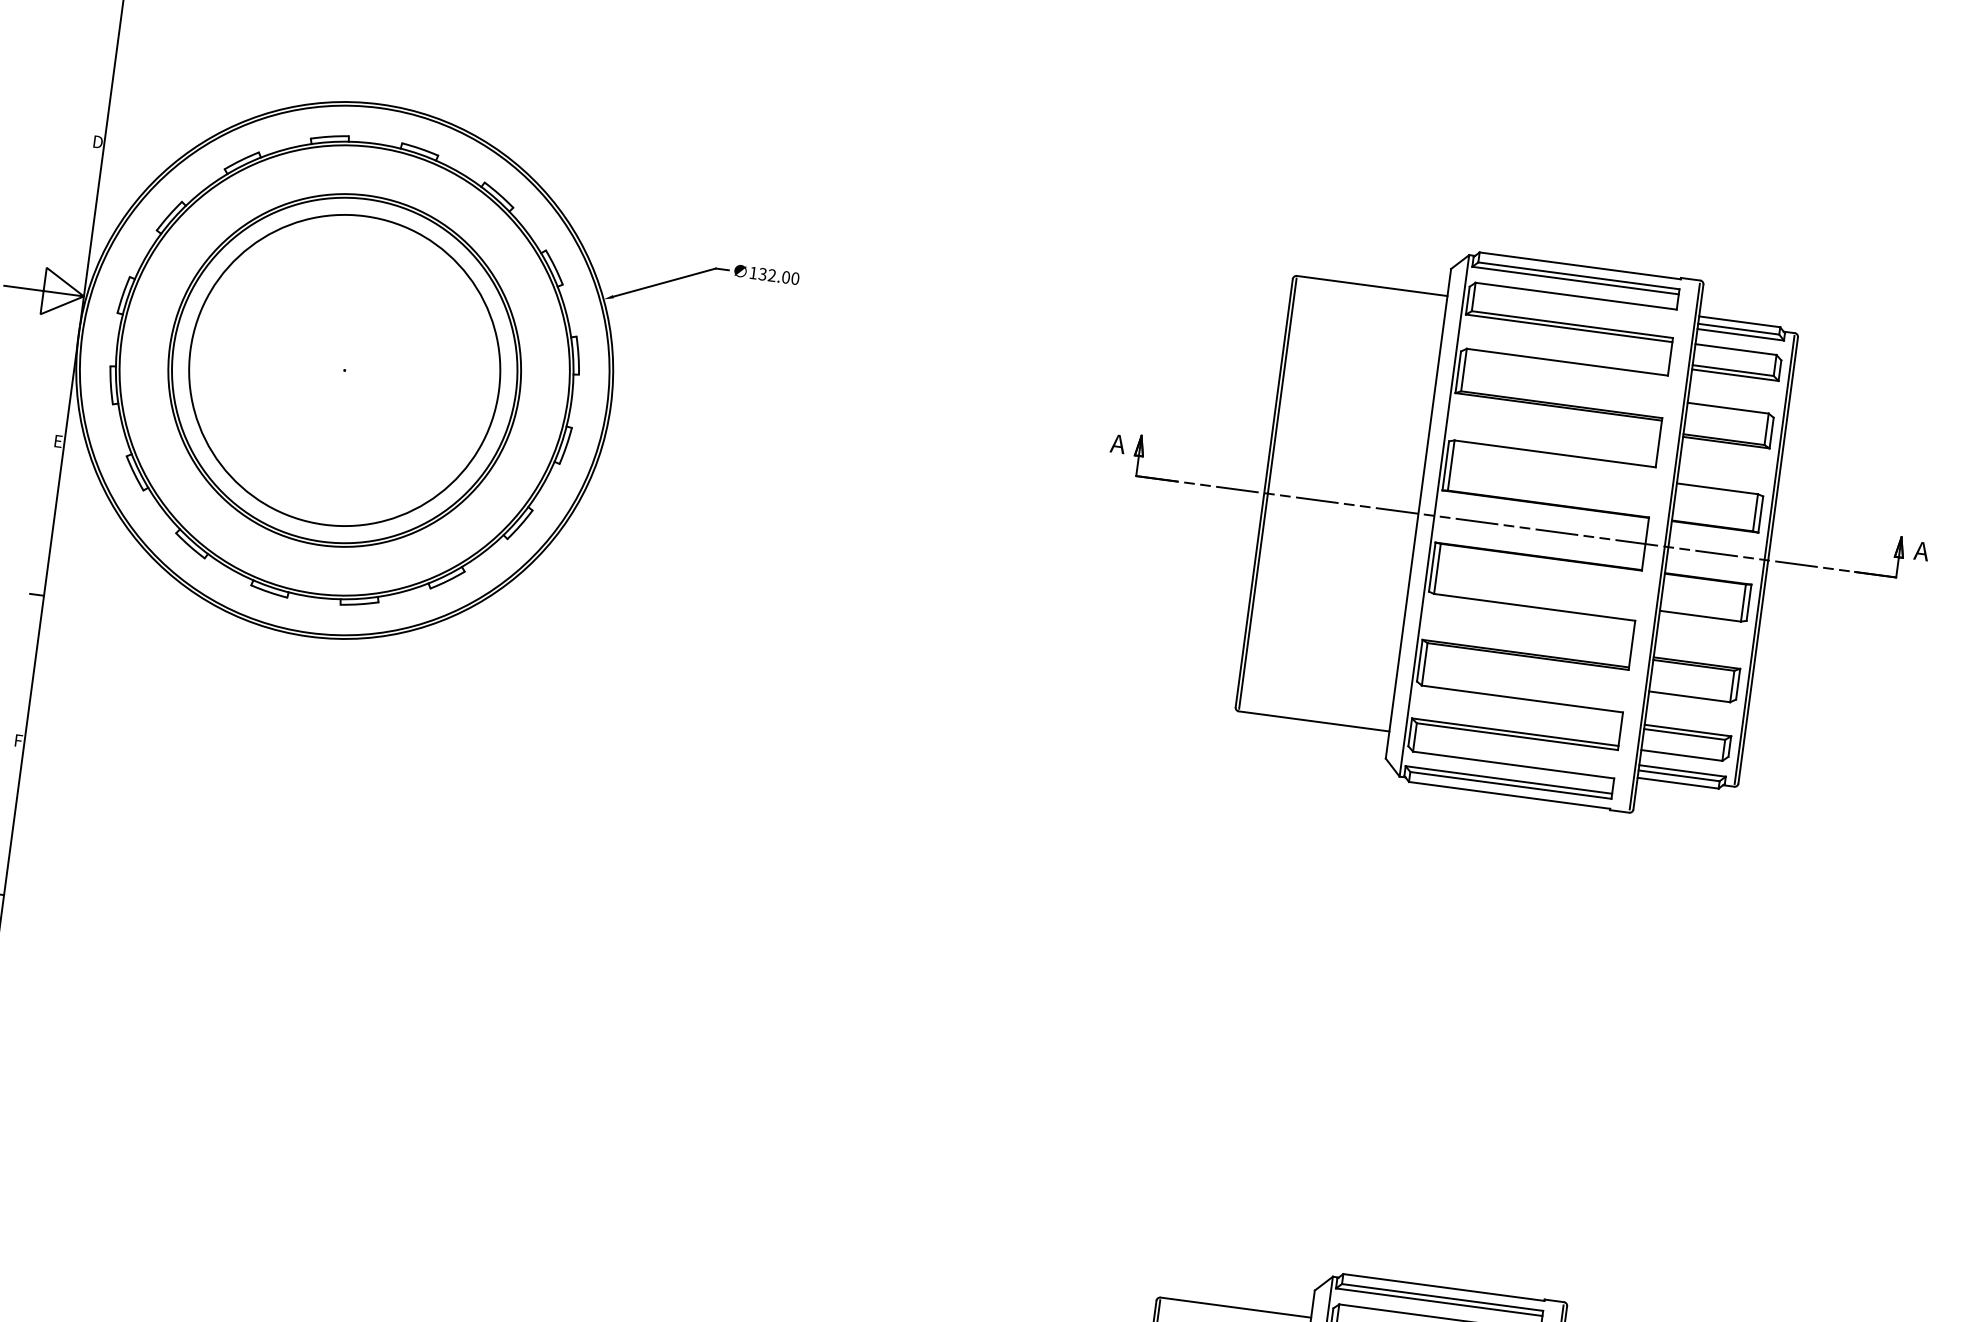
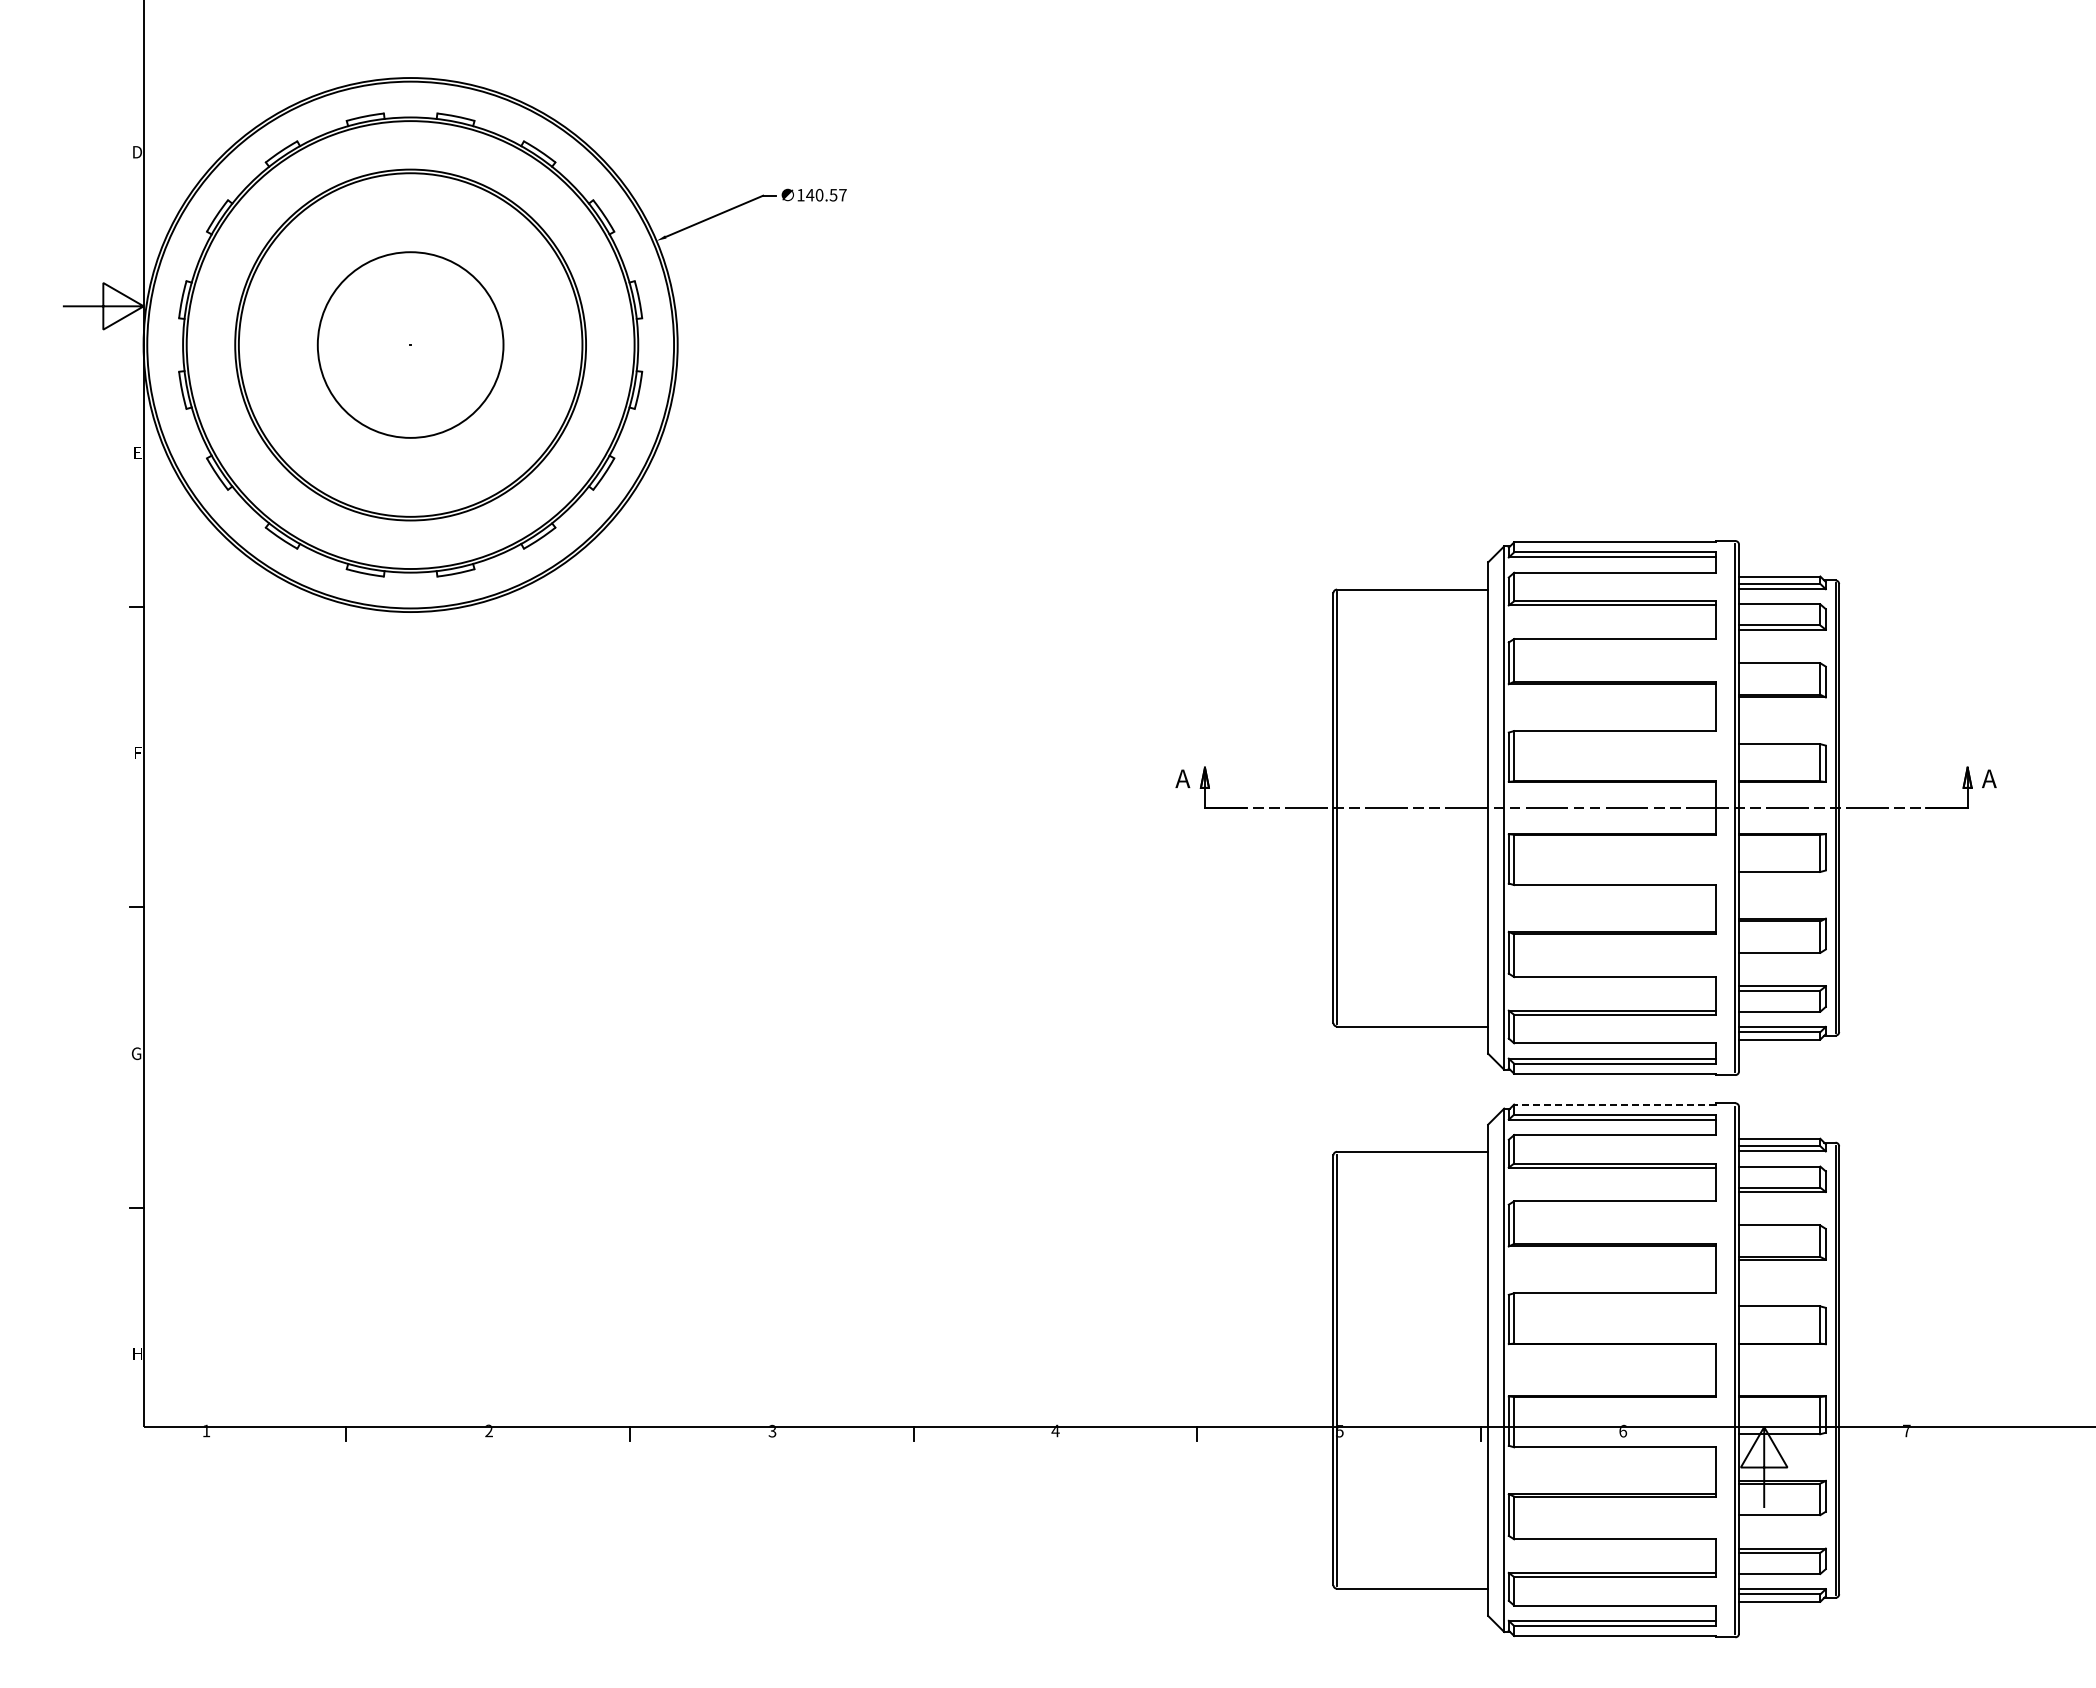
text: (779, 275) -> (826, 194), 132.00 -> 140.57
circle: (344, 369) -> (410, 344), size x0.6
part: (1515, 526) -> (1585, 807), moved
line: (1444, 1287) -> (1615, 1104), solid -> dashed

